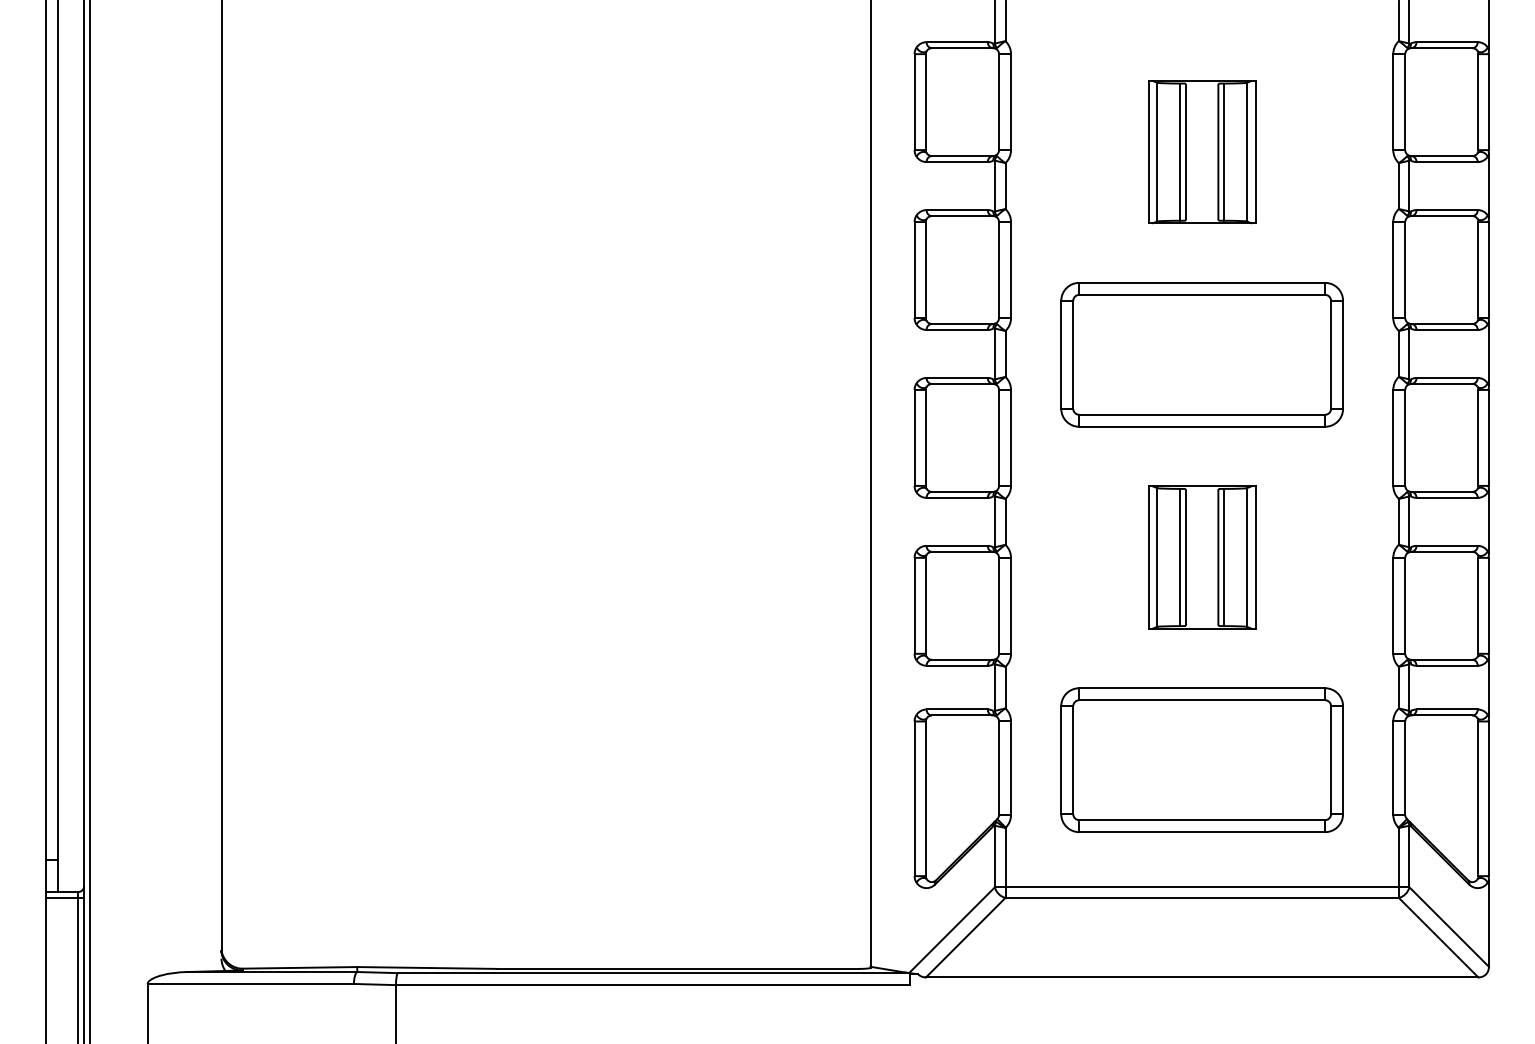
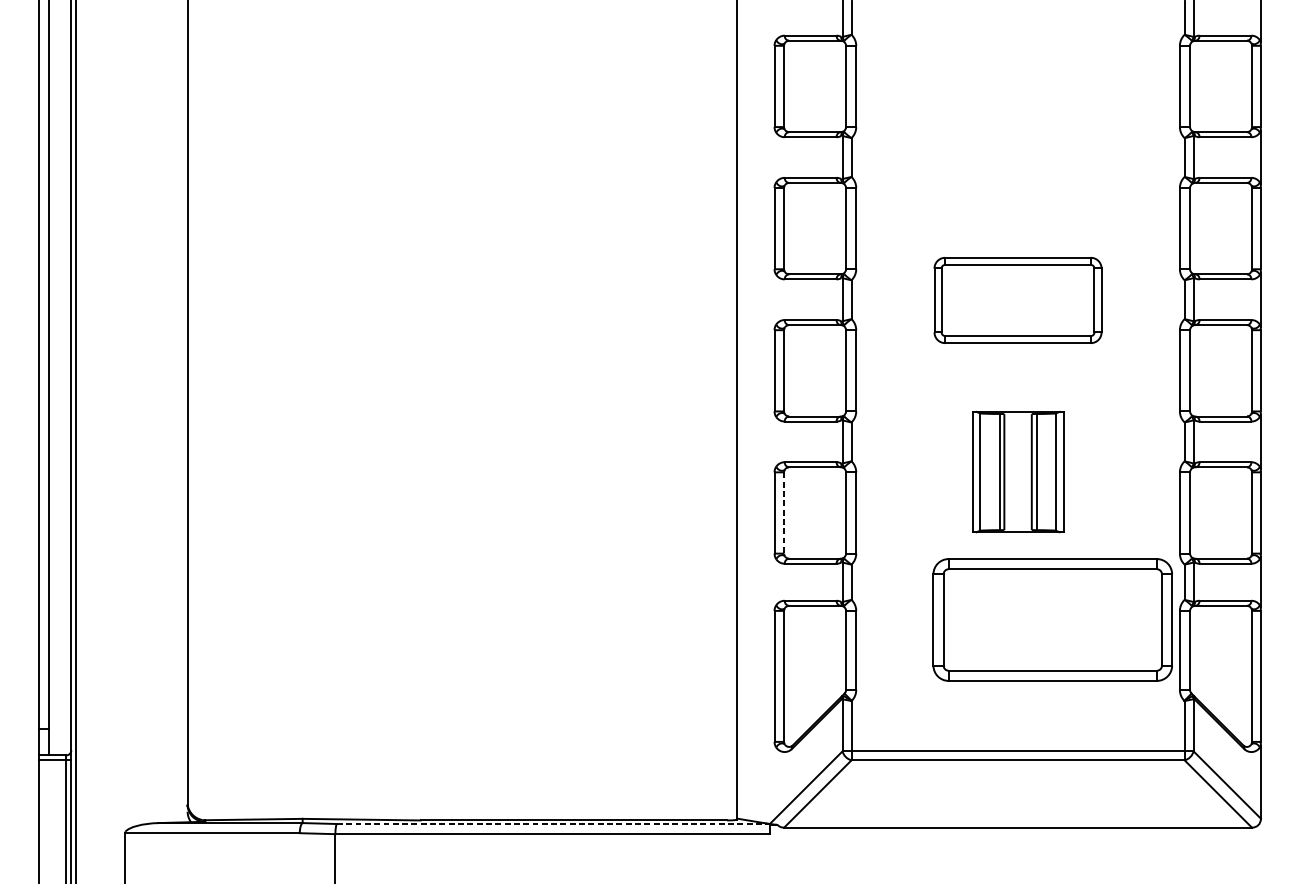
part: (1202, 152) -> (1018, 129), removed
part: (1201, 354) -> (1017, 300), size x0.7
line: (925, 605) -> (783, 512), solid -> dashed
part: (1201, 759) -> (1052, 619), moved
line: (653, 973) -> (553, 824), solid -> dashed

